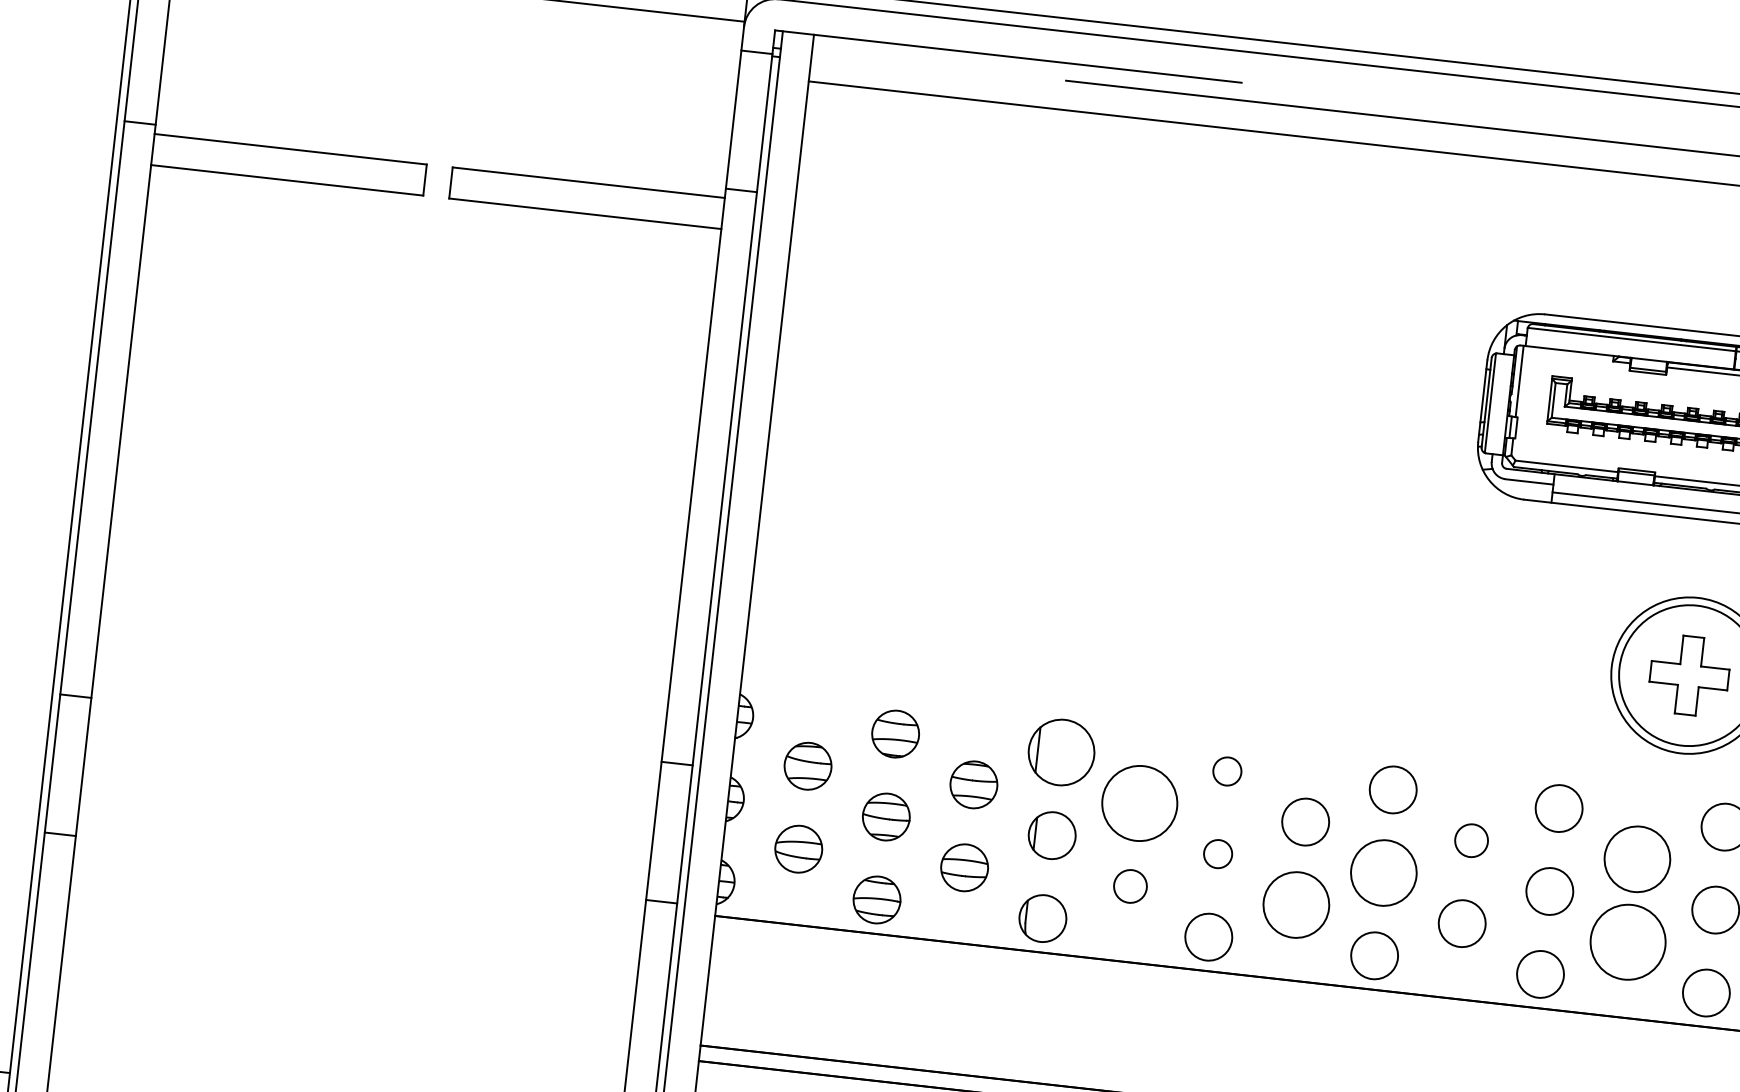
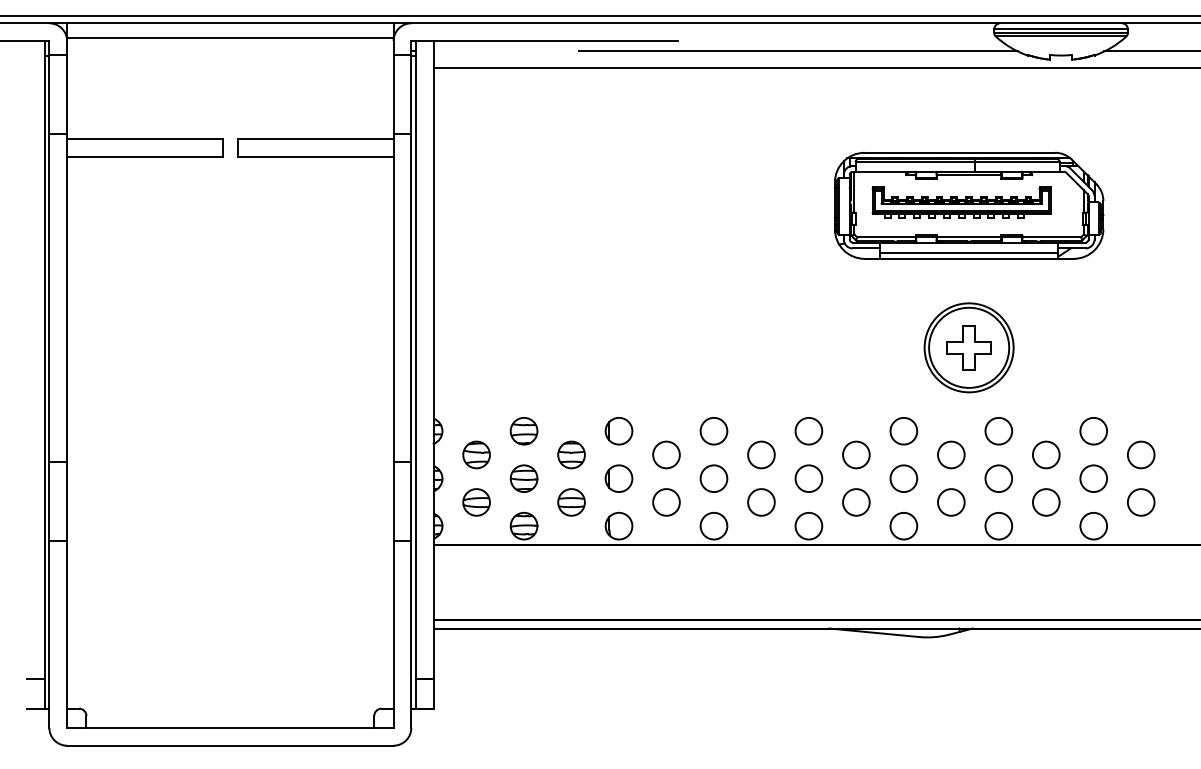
part: (1060, 753) -> (618, 431), size x0.71
circle: (1226, 771) -> (713, 431), size x1.67
circle: (1139, 802) -> (666, 454), size x0.62
circle: (1471, 839) -> (856, 454), size x1.43
circle: (1217, 853) -> (713, 478), size x1.67
circle: (1637, 858) -> (951, 454), size x0.71
circle: (1383, 872) -> (808, 478), size x0.71
circle: (1130, 886) -> (666, 502), size x1.43
circle: (1296, 905) -> (761, 502), size x0.71
circle: (1628, 942) -> (951, 502), size x0.62

